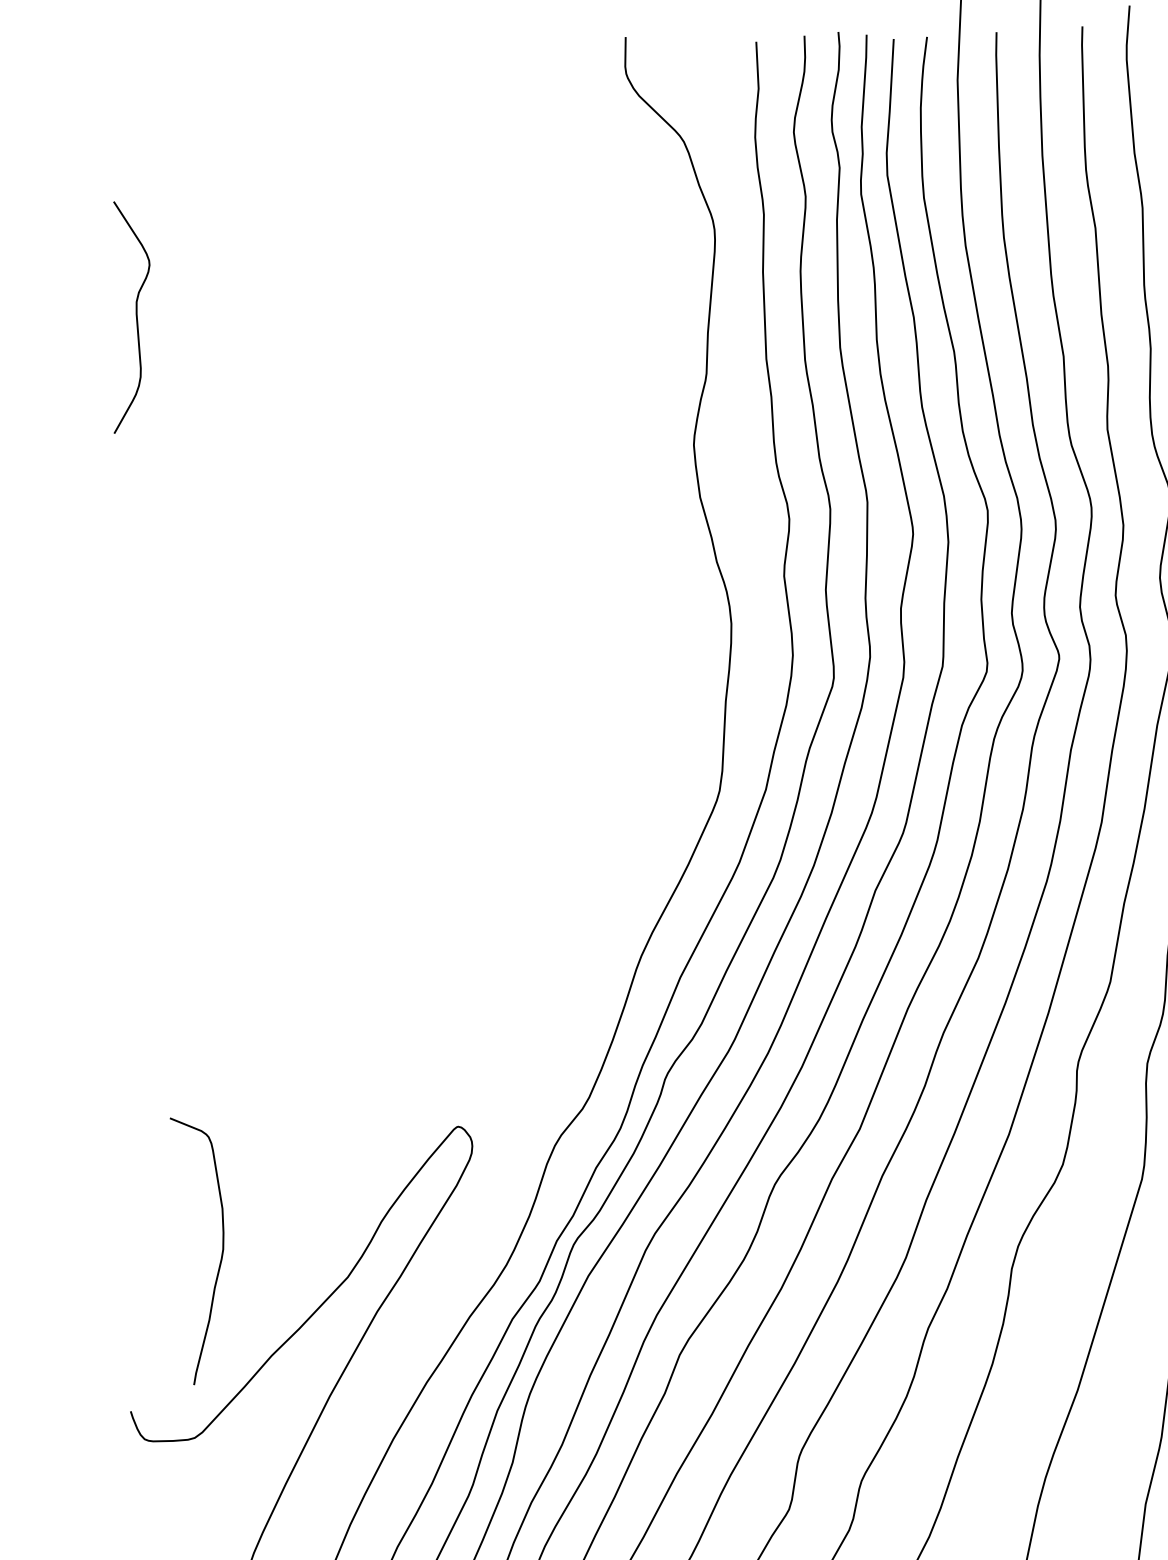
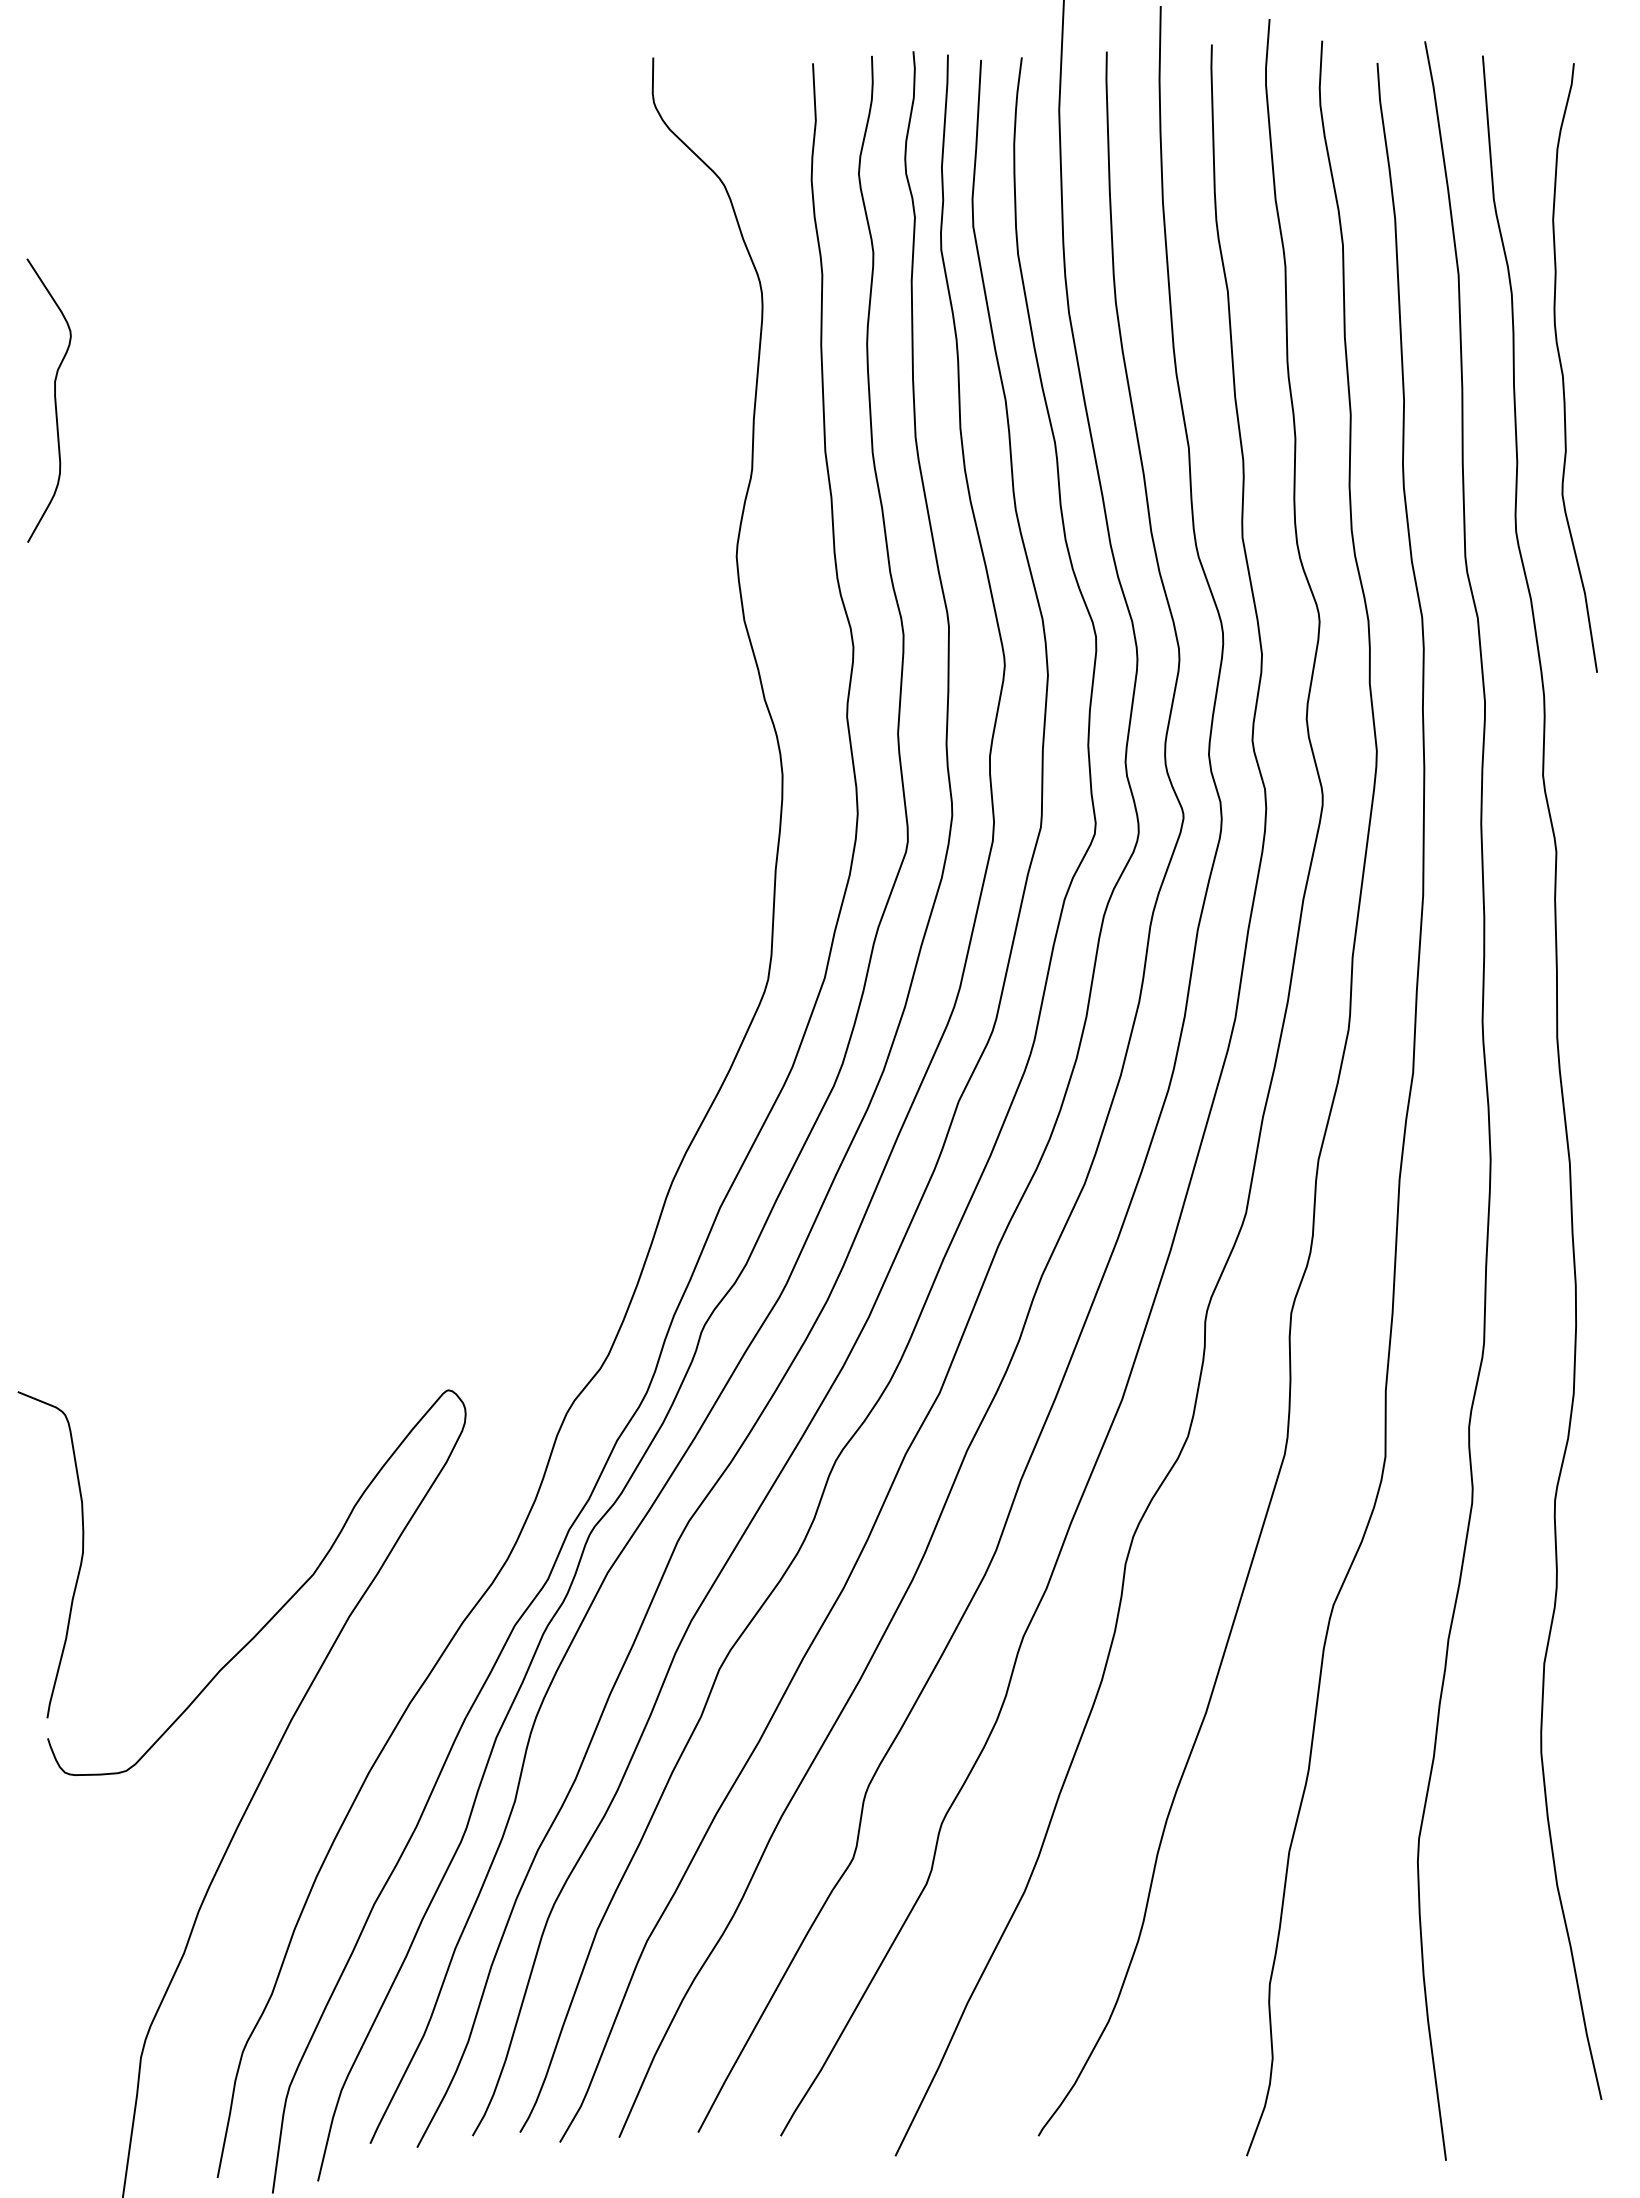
curve: (221, 1256) -> (80, 1560), moved

